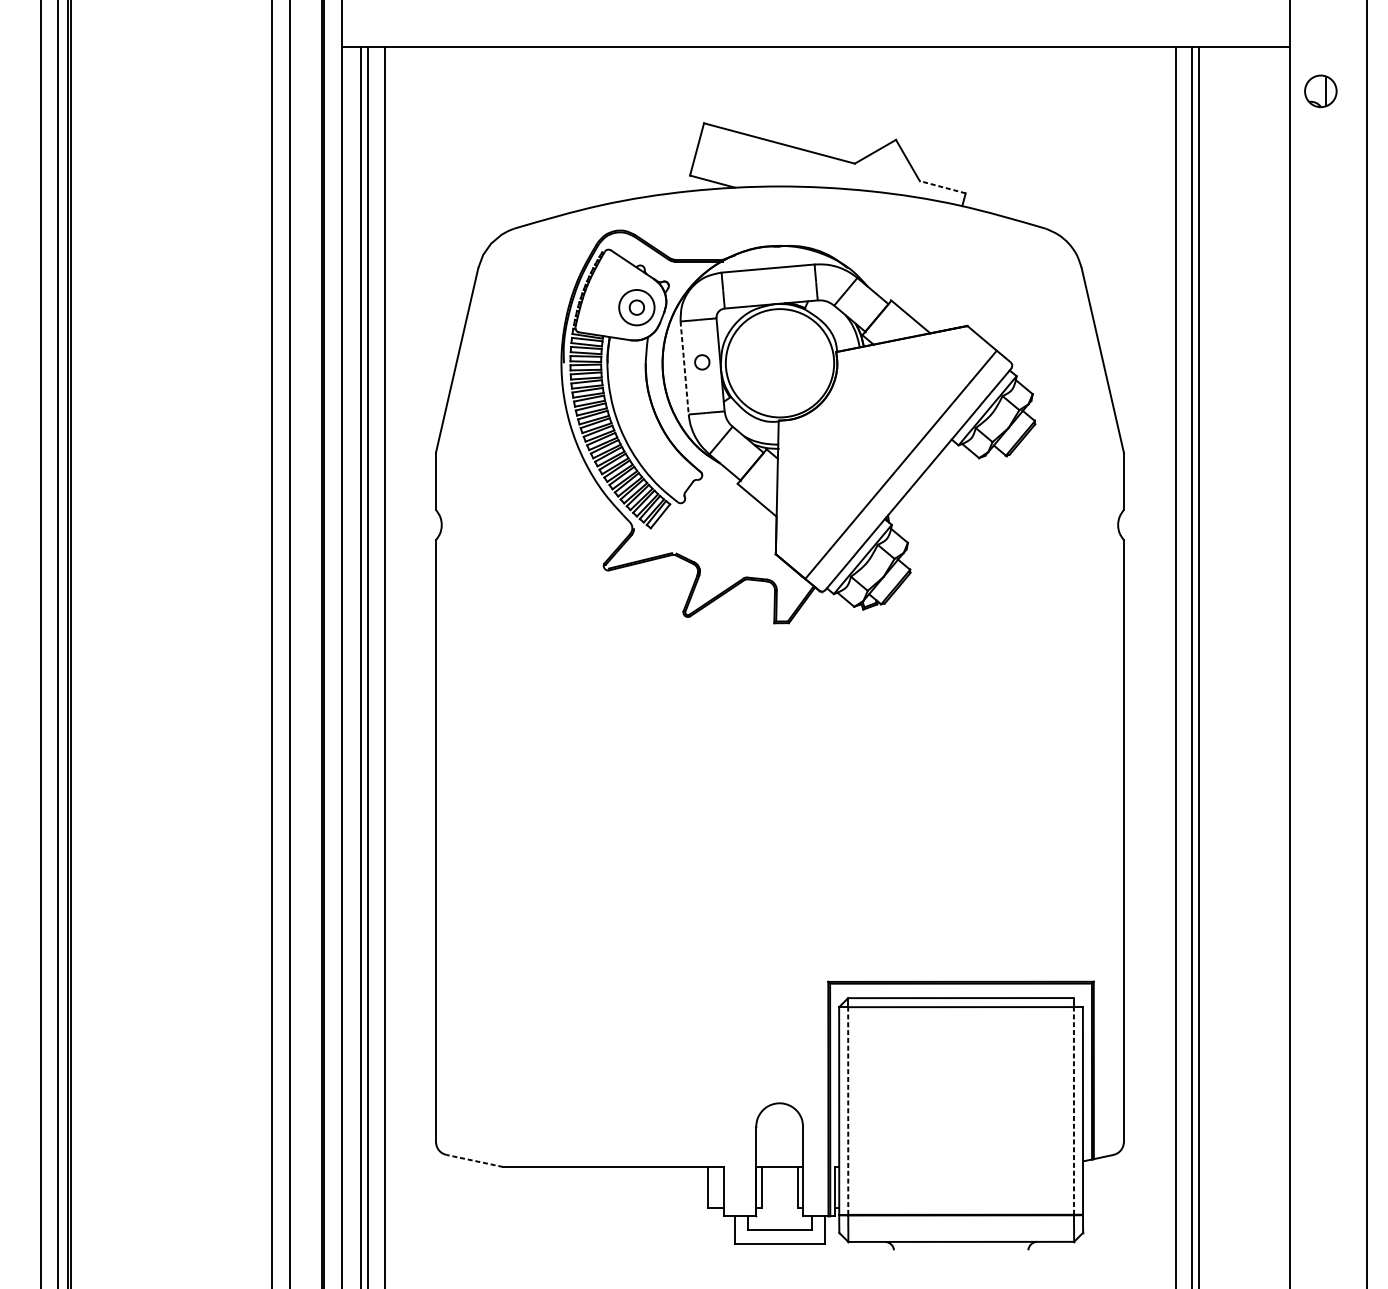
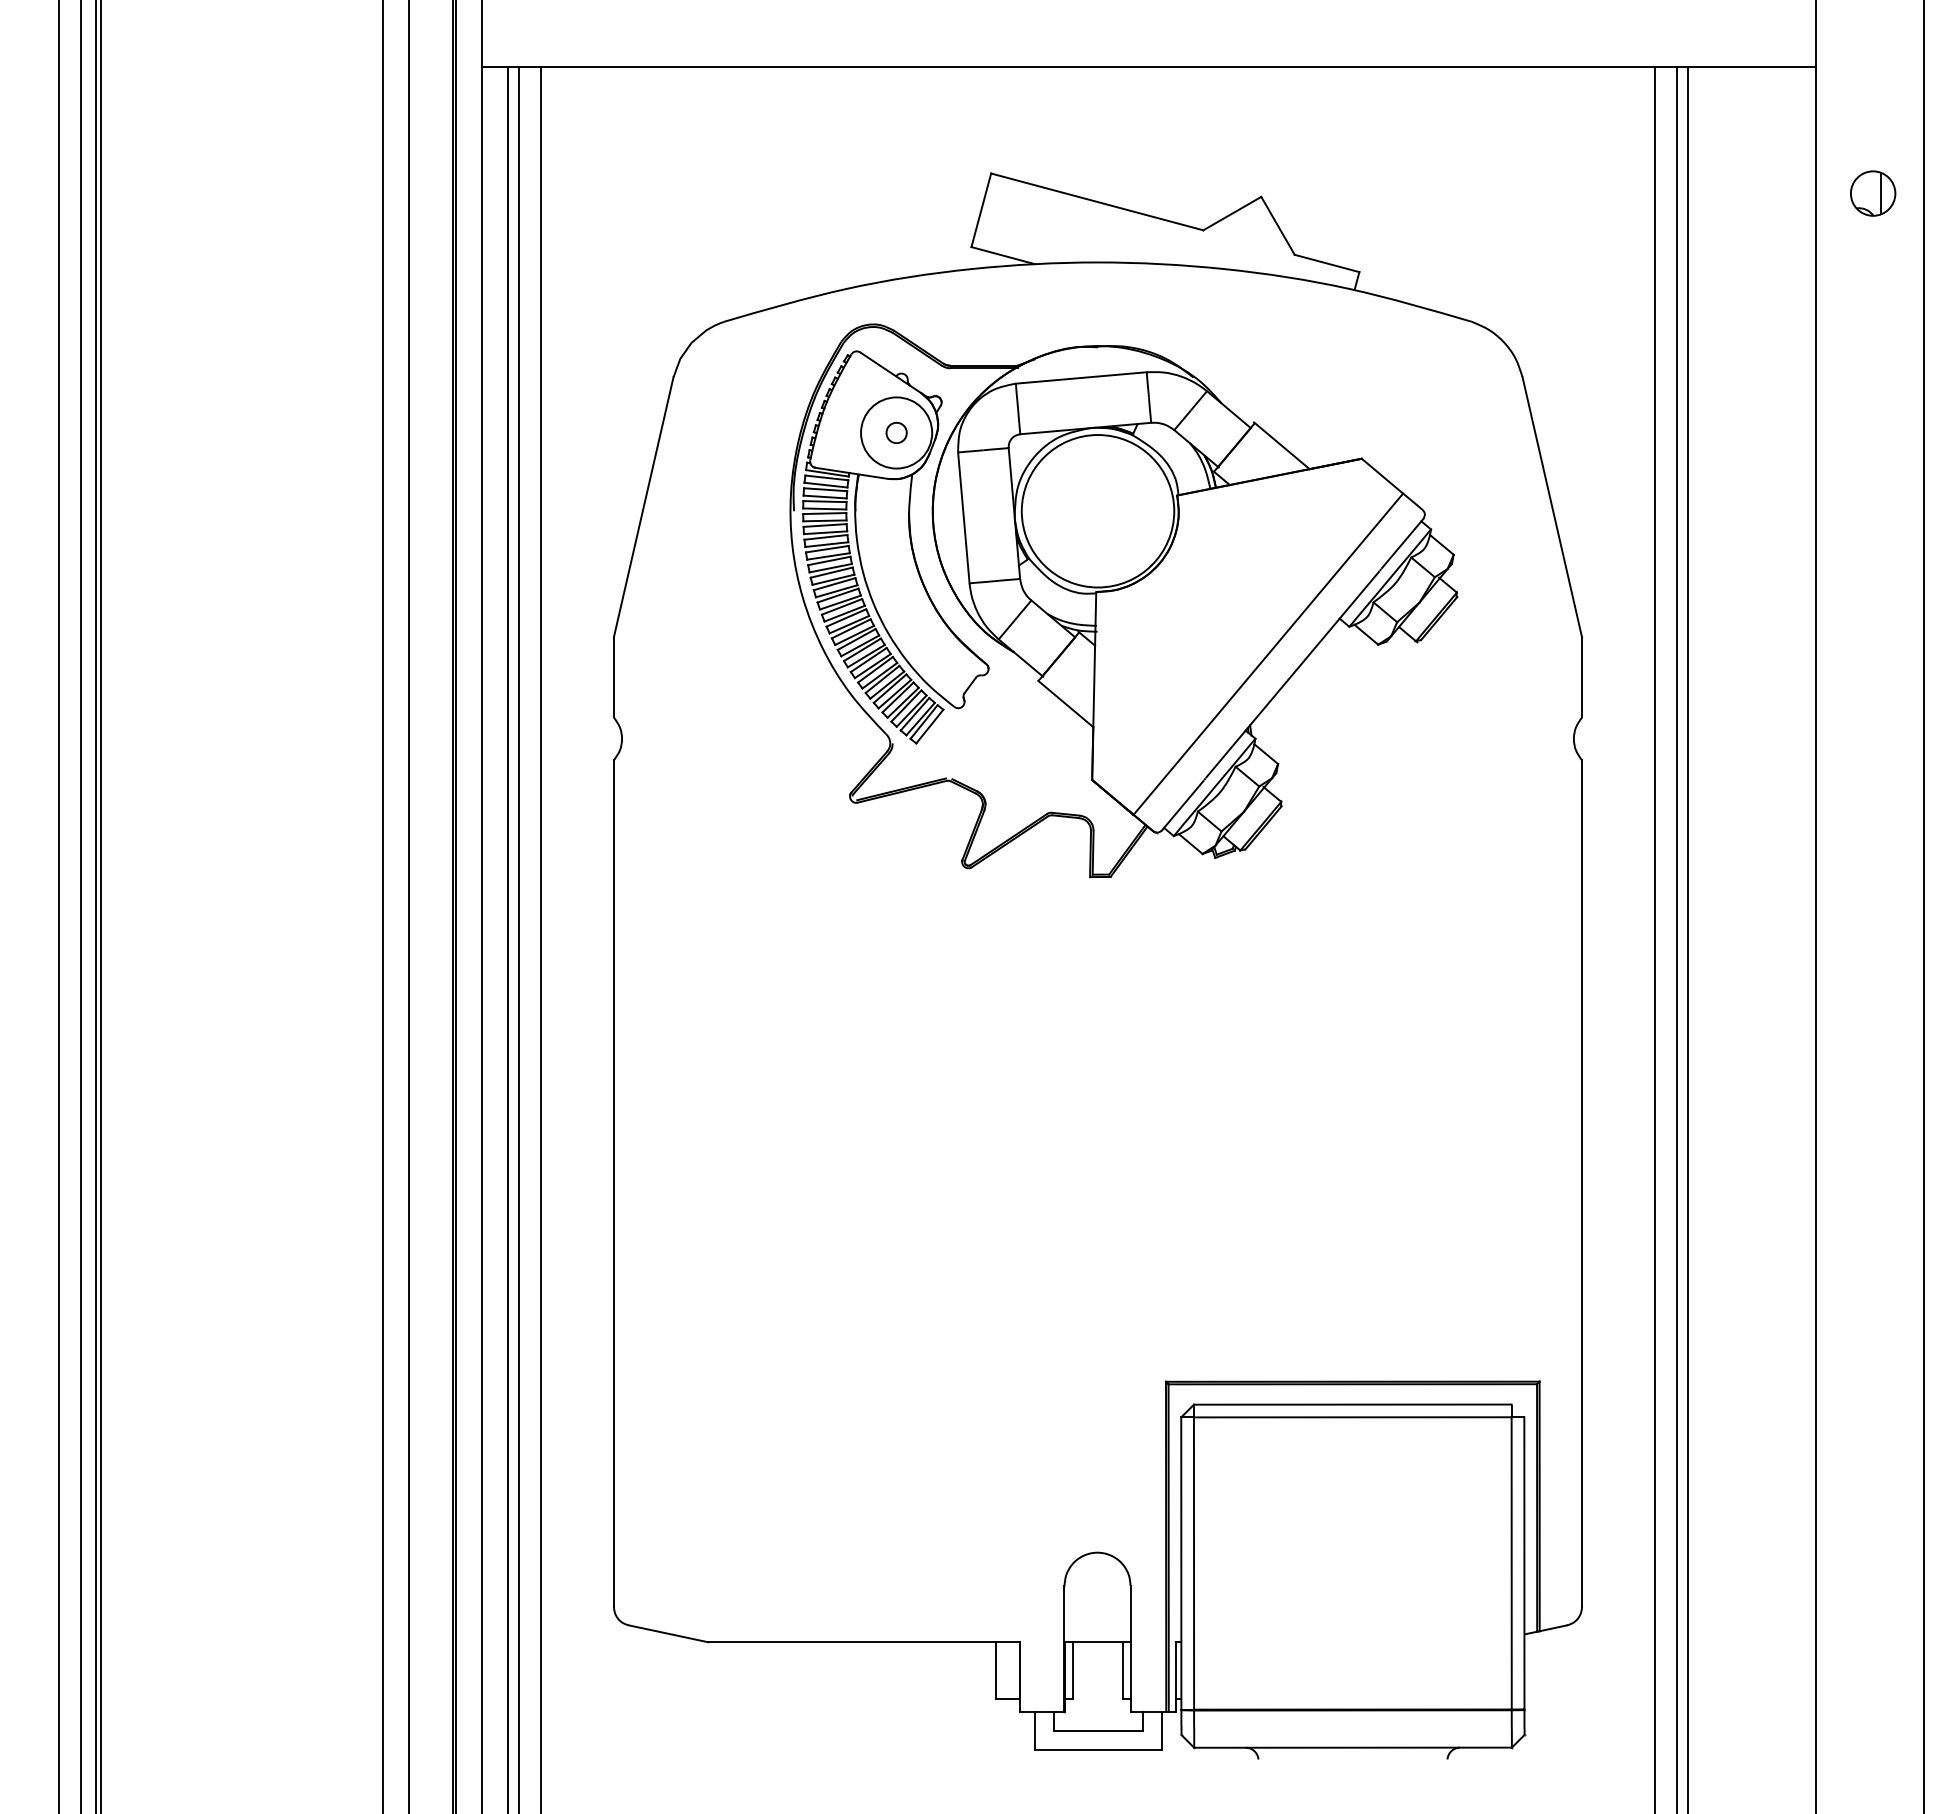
part: (1321, 91) -> (1873, 193), moved
line: (942, 187) -> (1326, 263), dashed -> solid
circle: (636, 307) -> (896, 432), size x1.43
part: (702, 362) -> (988, 509), removed
line: (684, 368) -> (963, 518), dashed -> solid
line: (1073, 1110) -> (1511, 1562), dashed -> solid
line: (848, 1111) -> (1194, 1563), dashed -> solid
line: (474, 1160) -> (668, 1633), dashed -> solid

